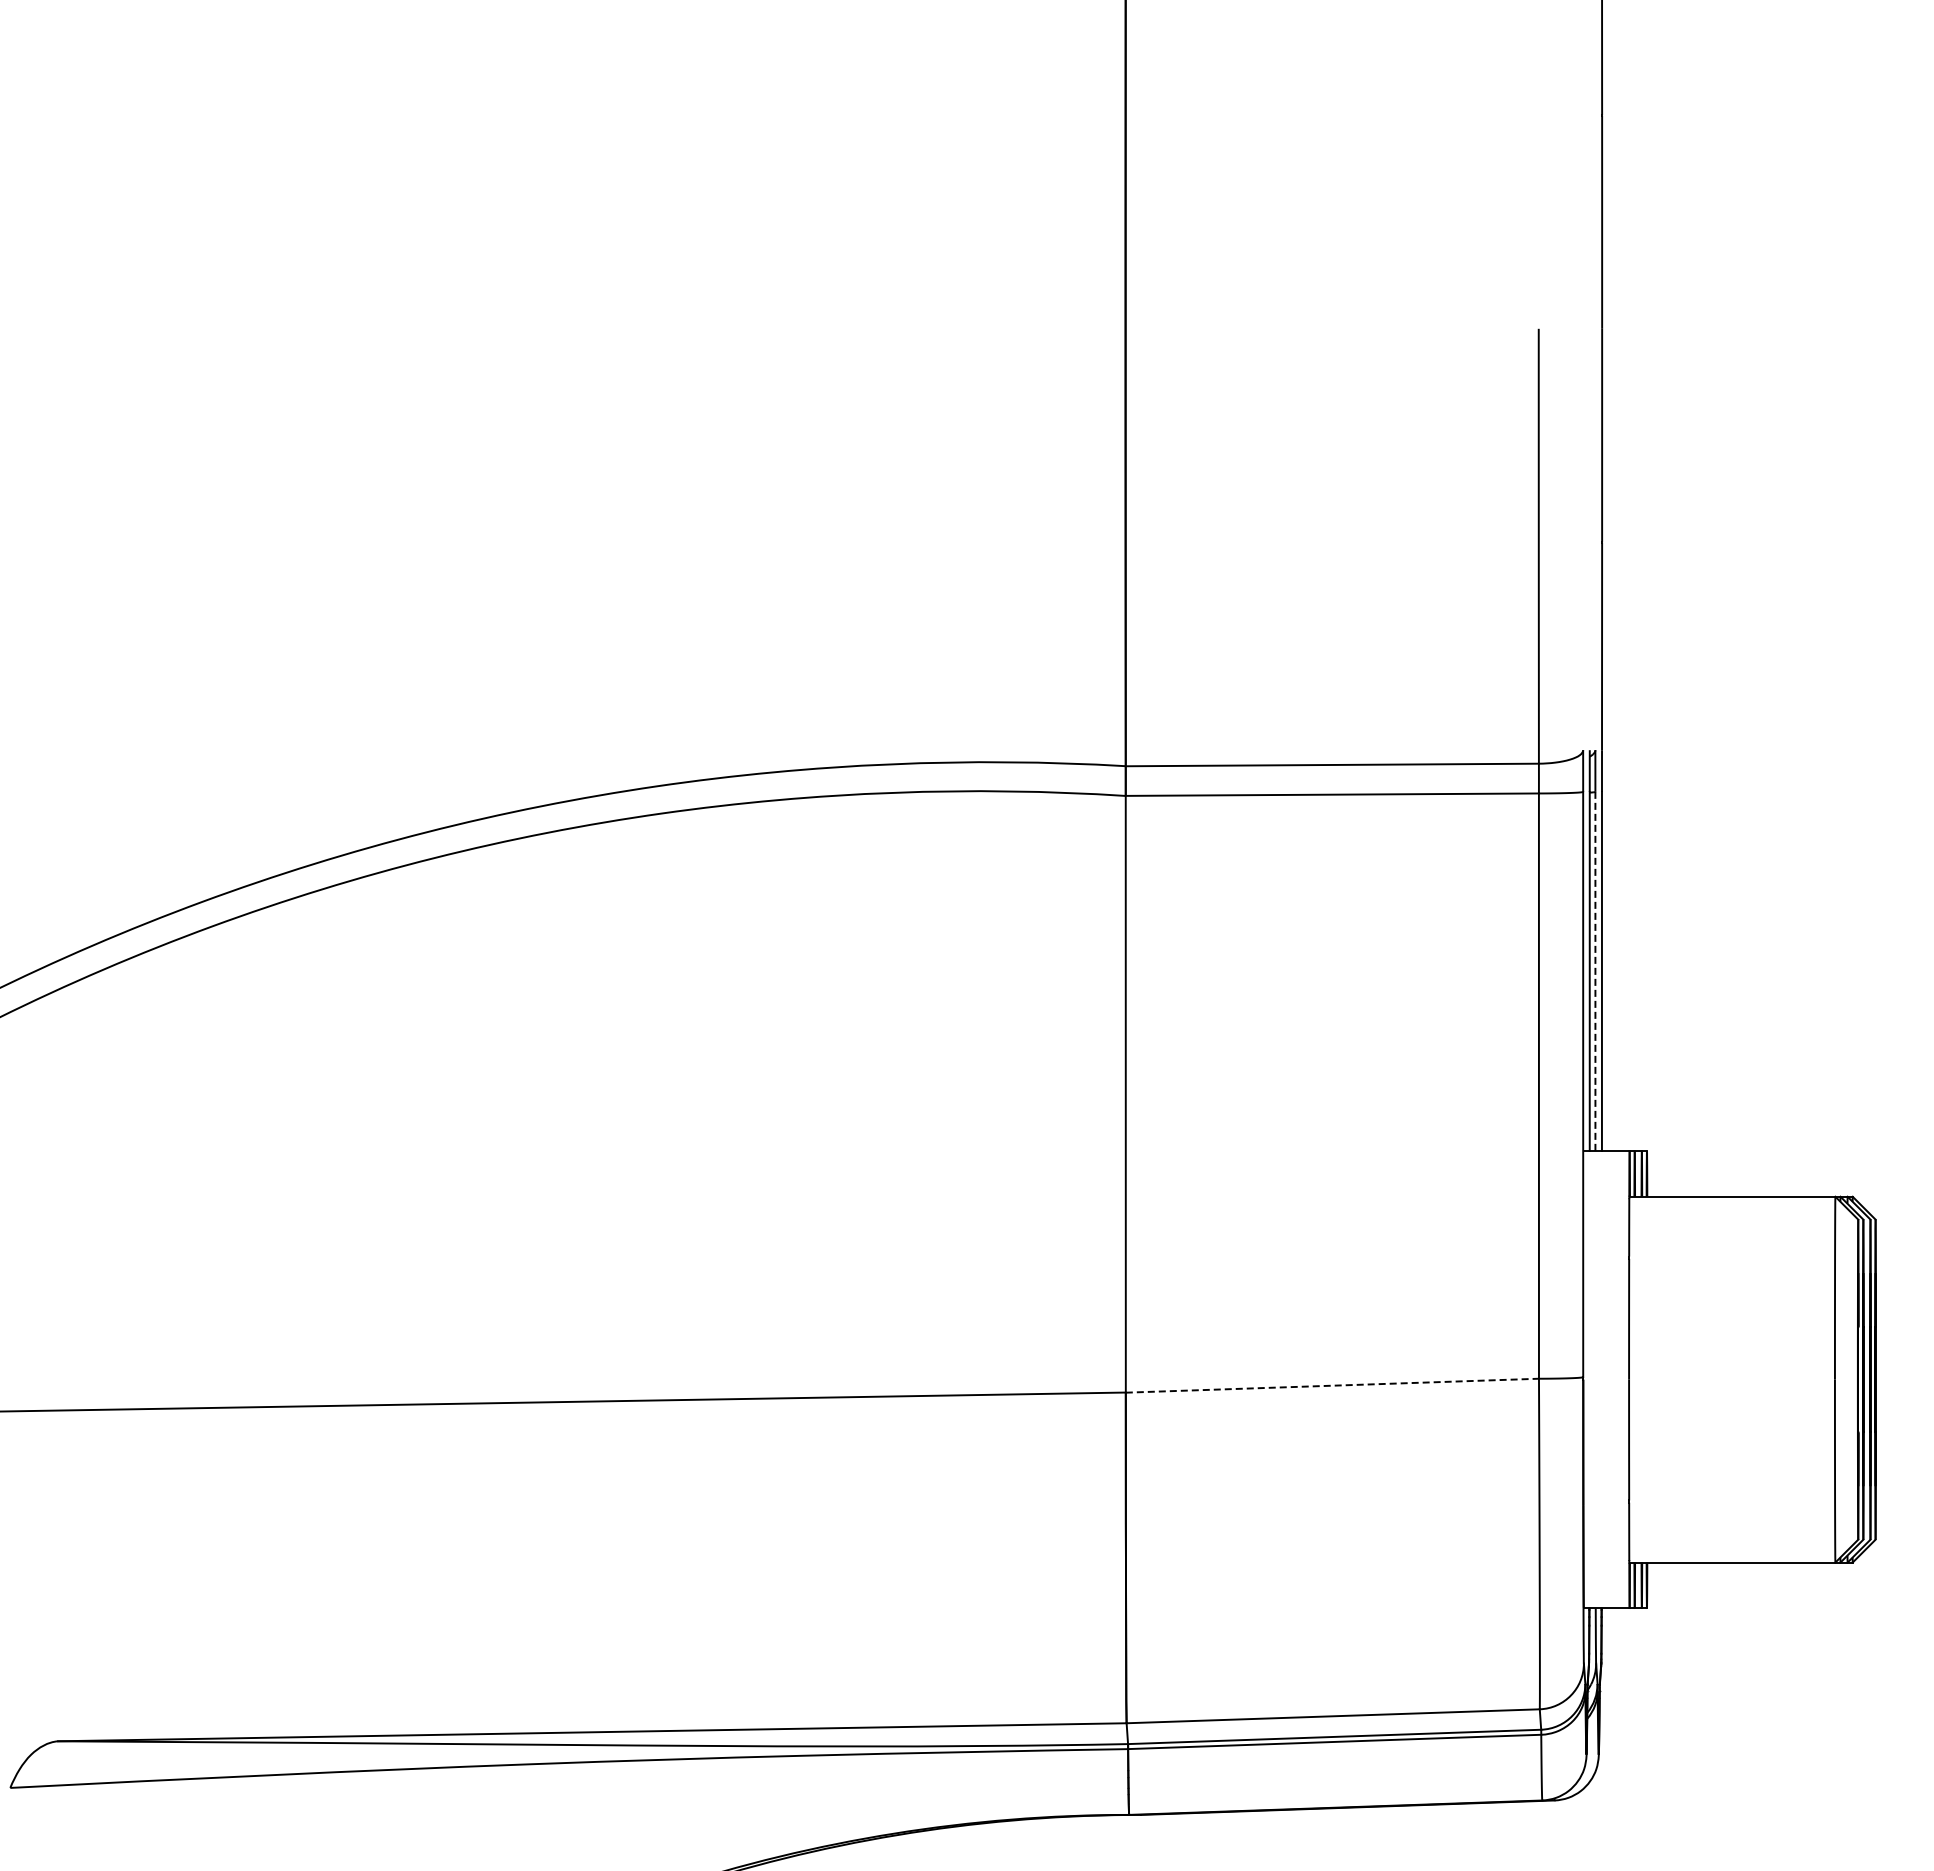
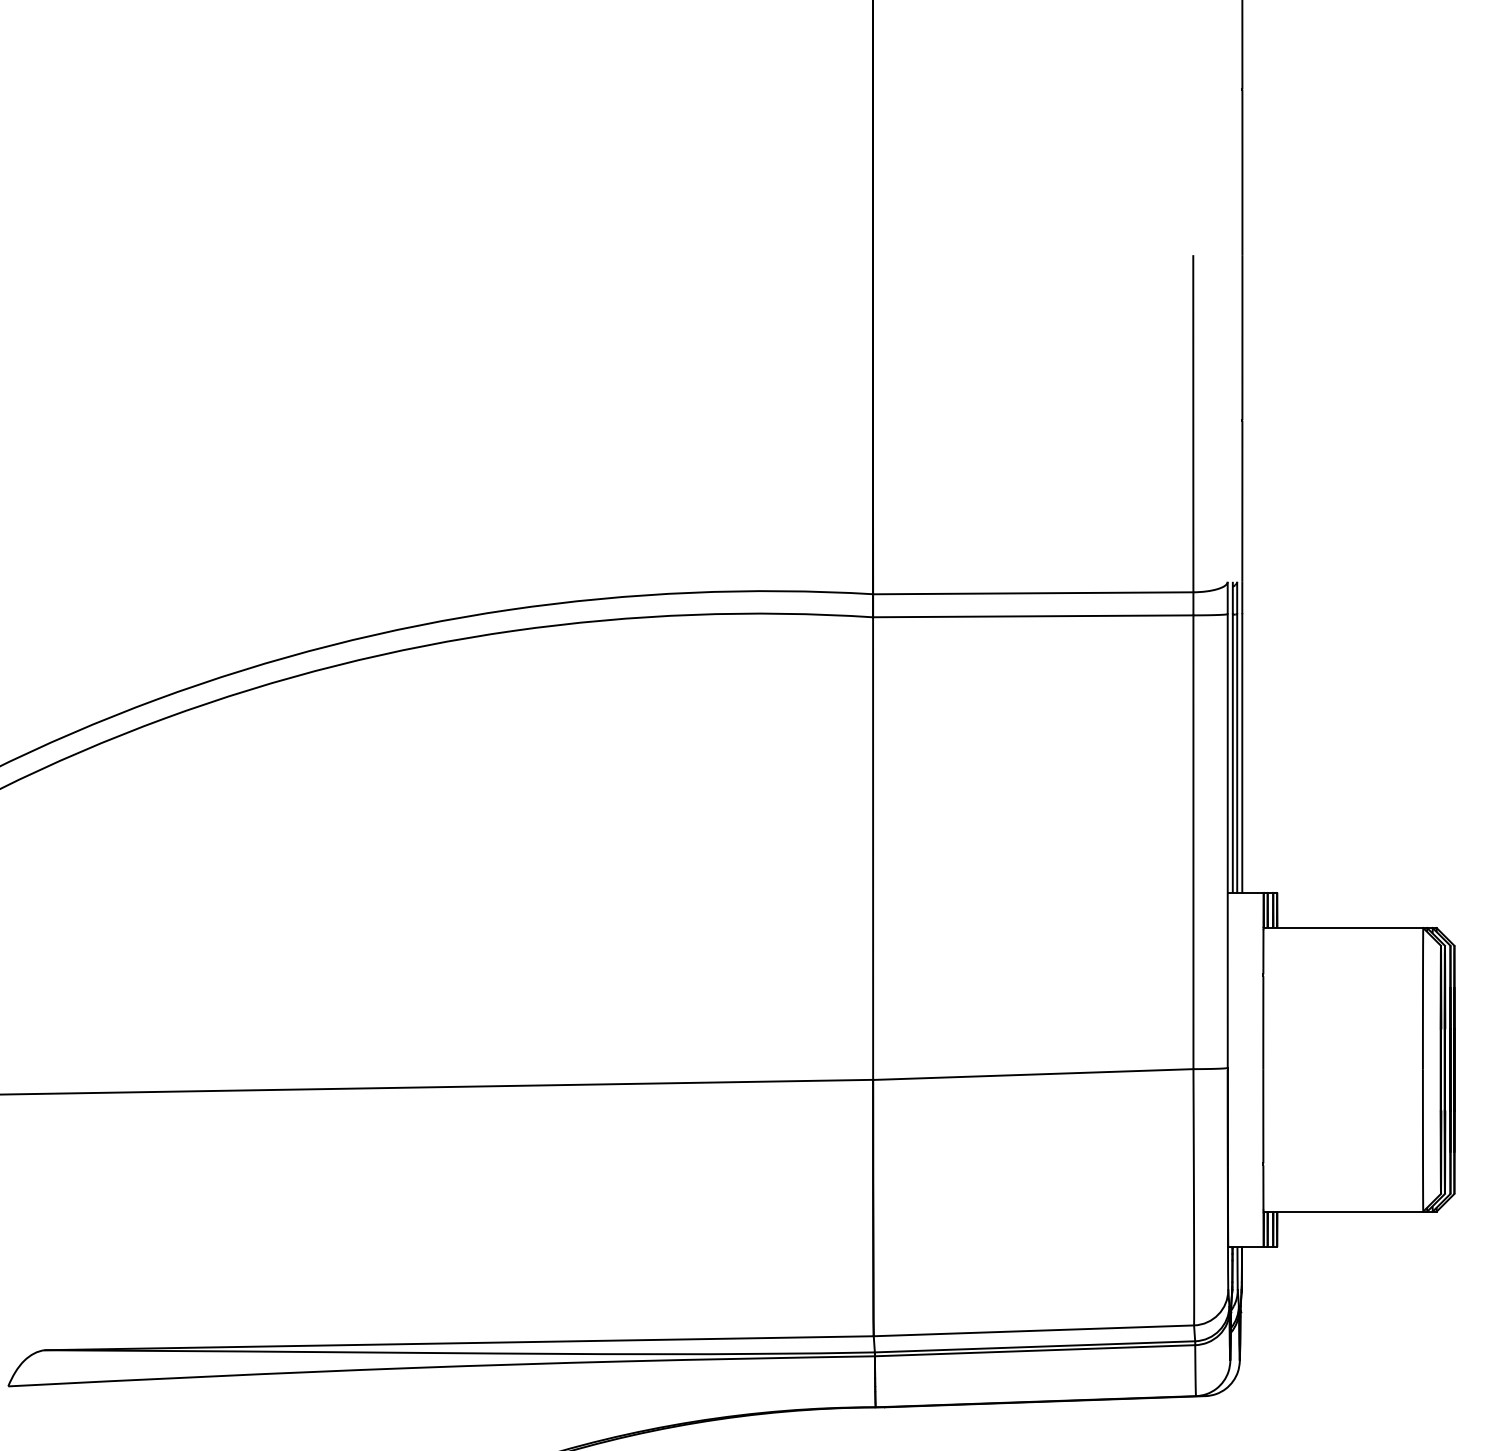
line: (1595, 971) -> (1237, 753), dashed -> solid
line: (1332, 1385) -> (1033, 1074), dashed -> solid

